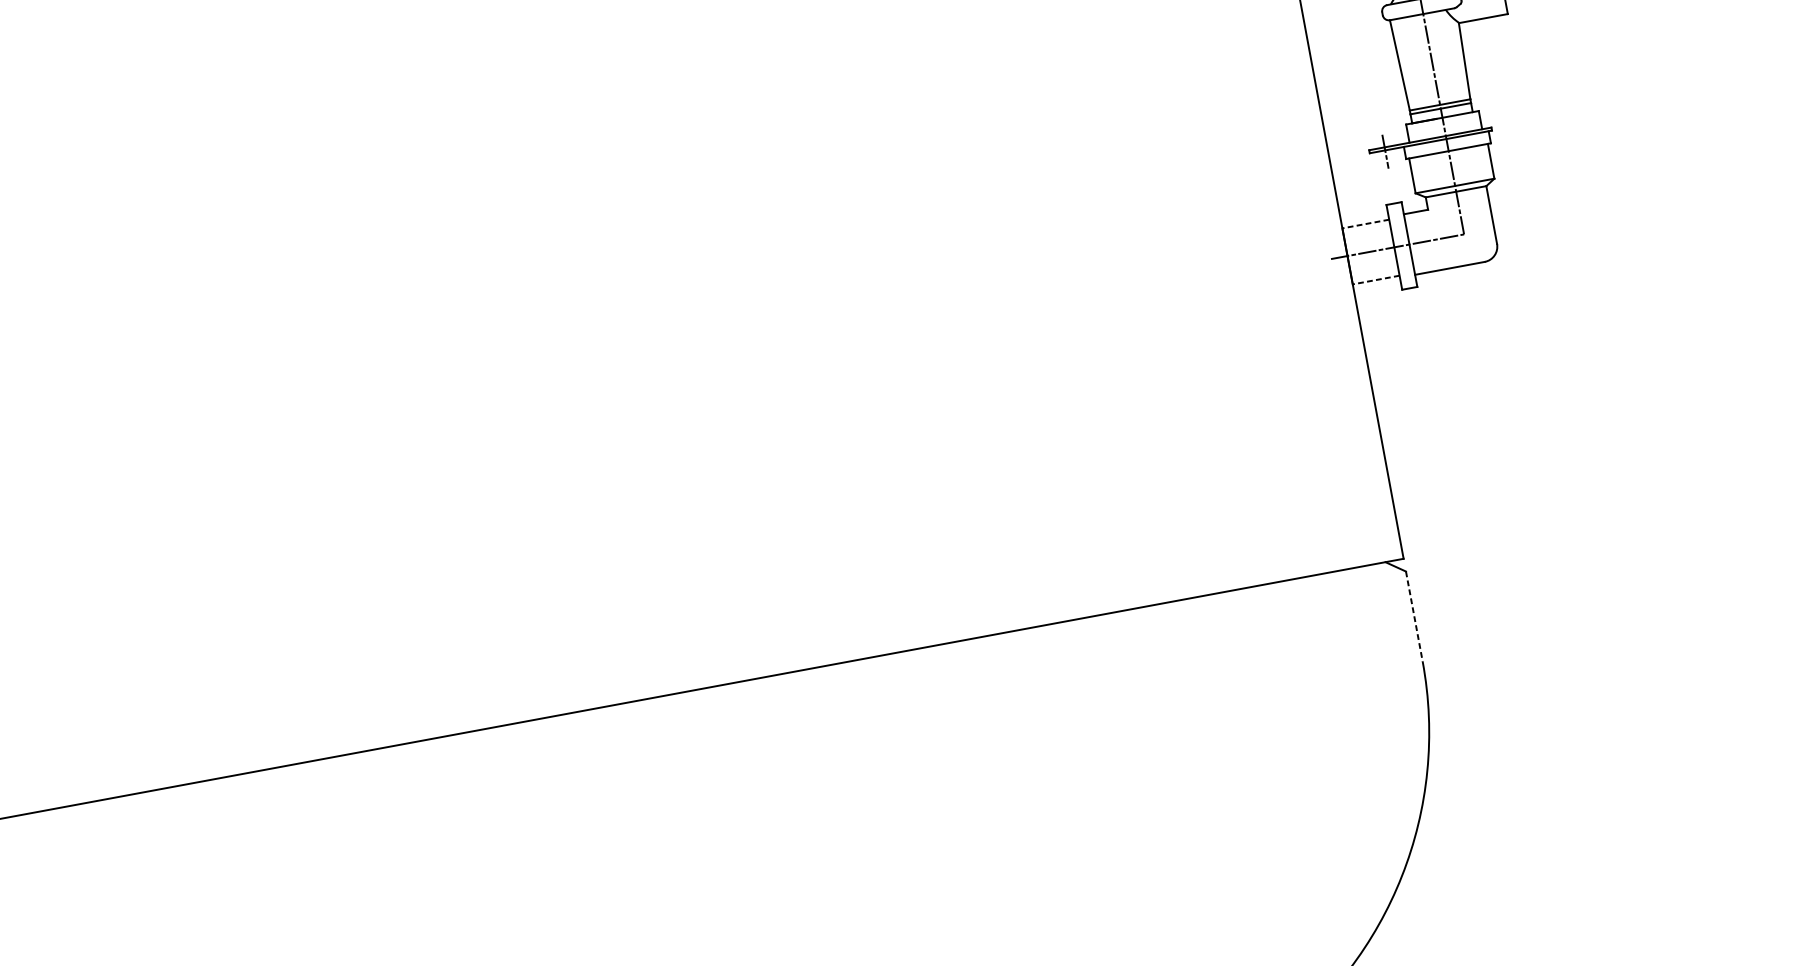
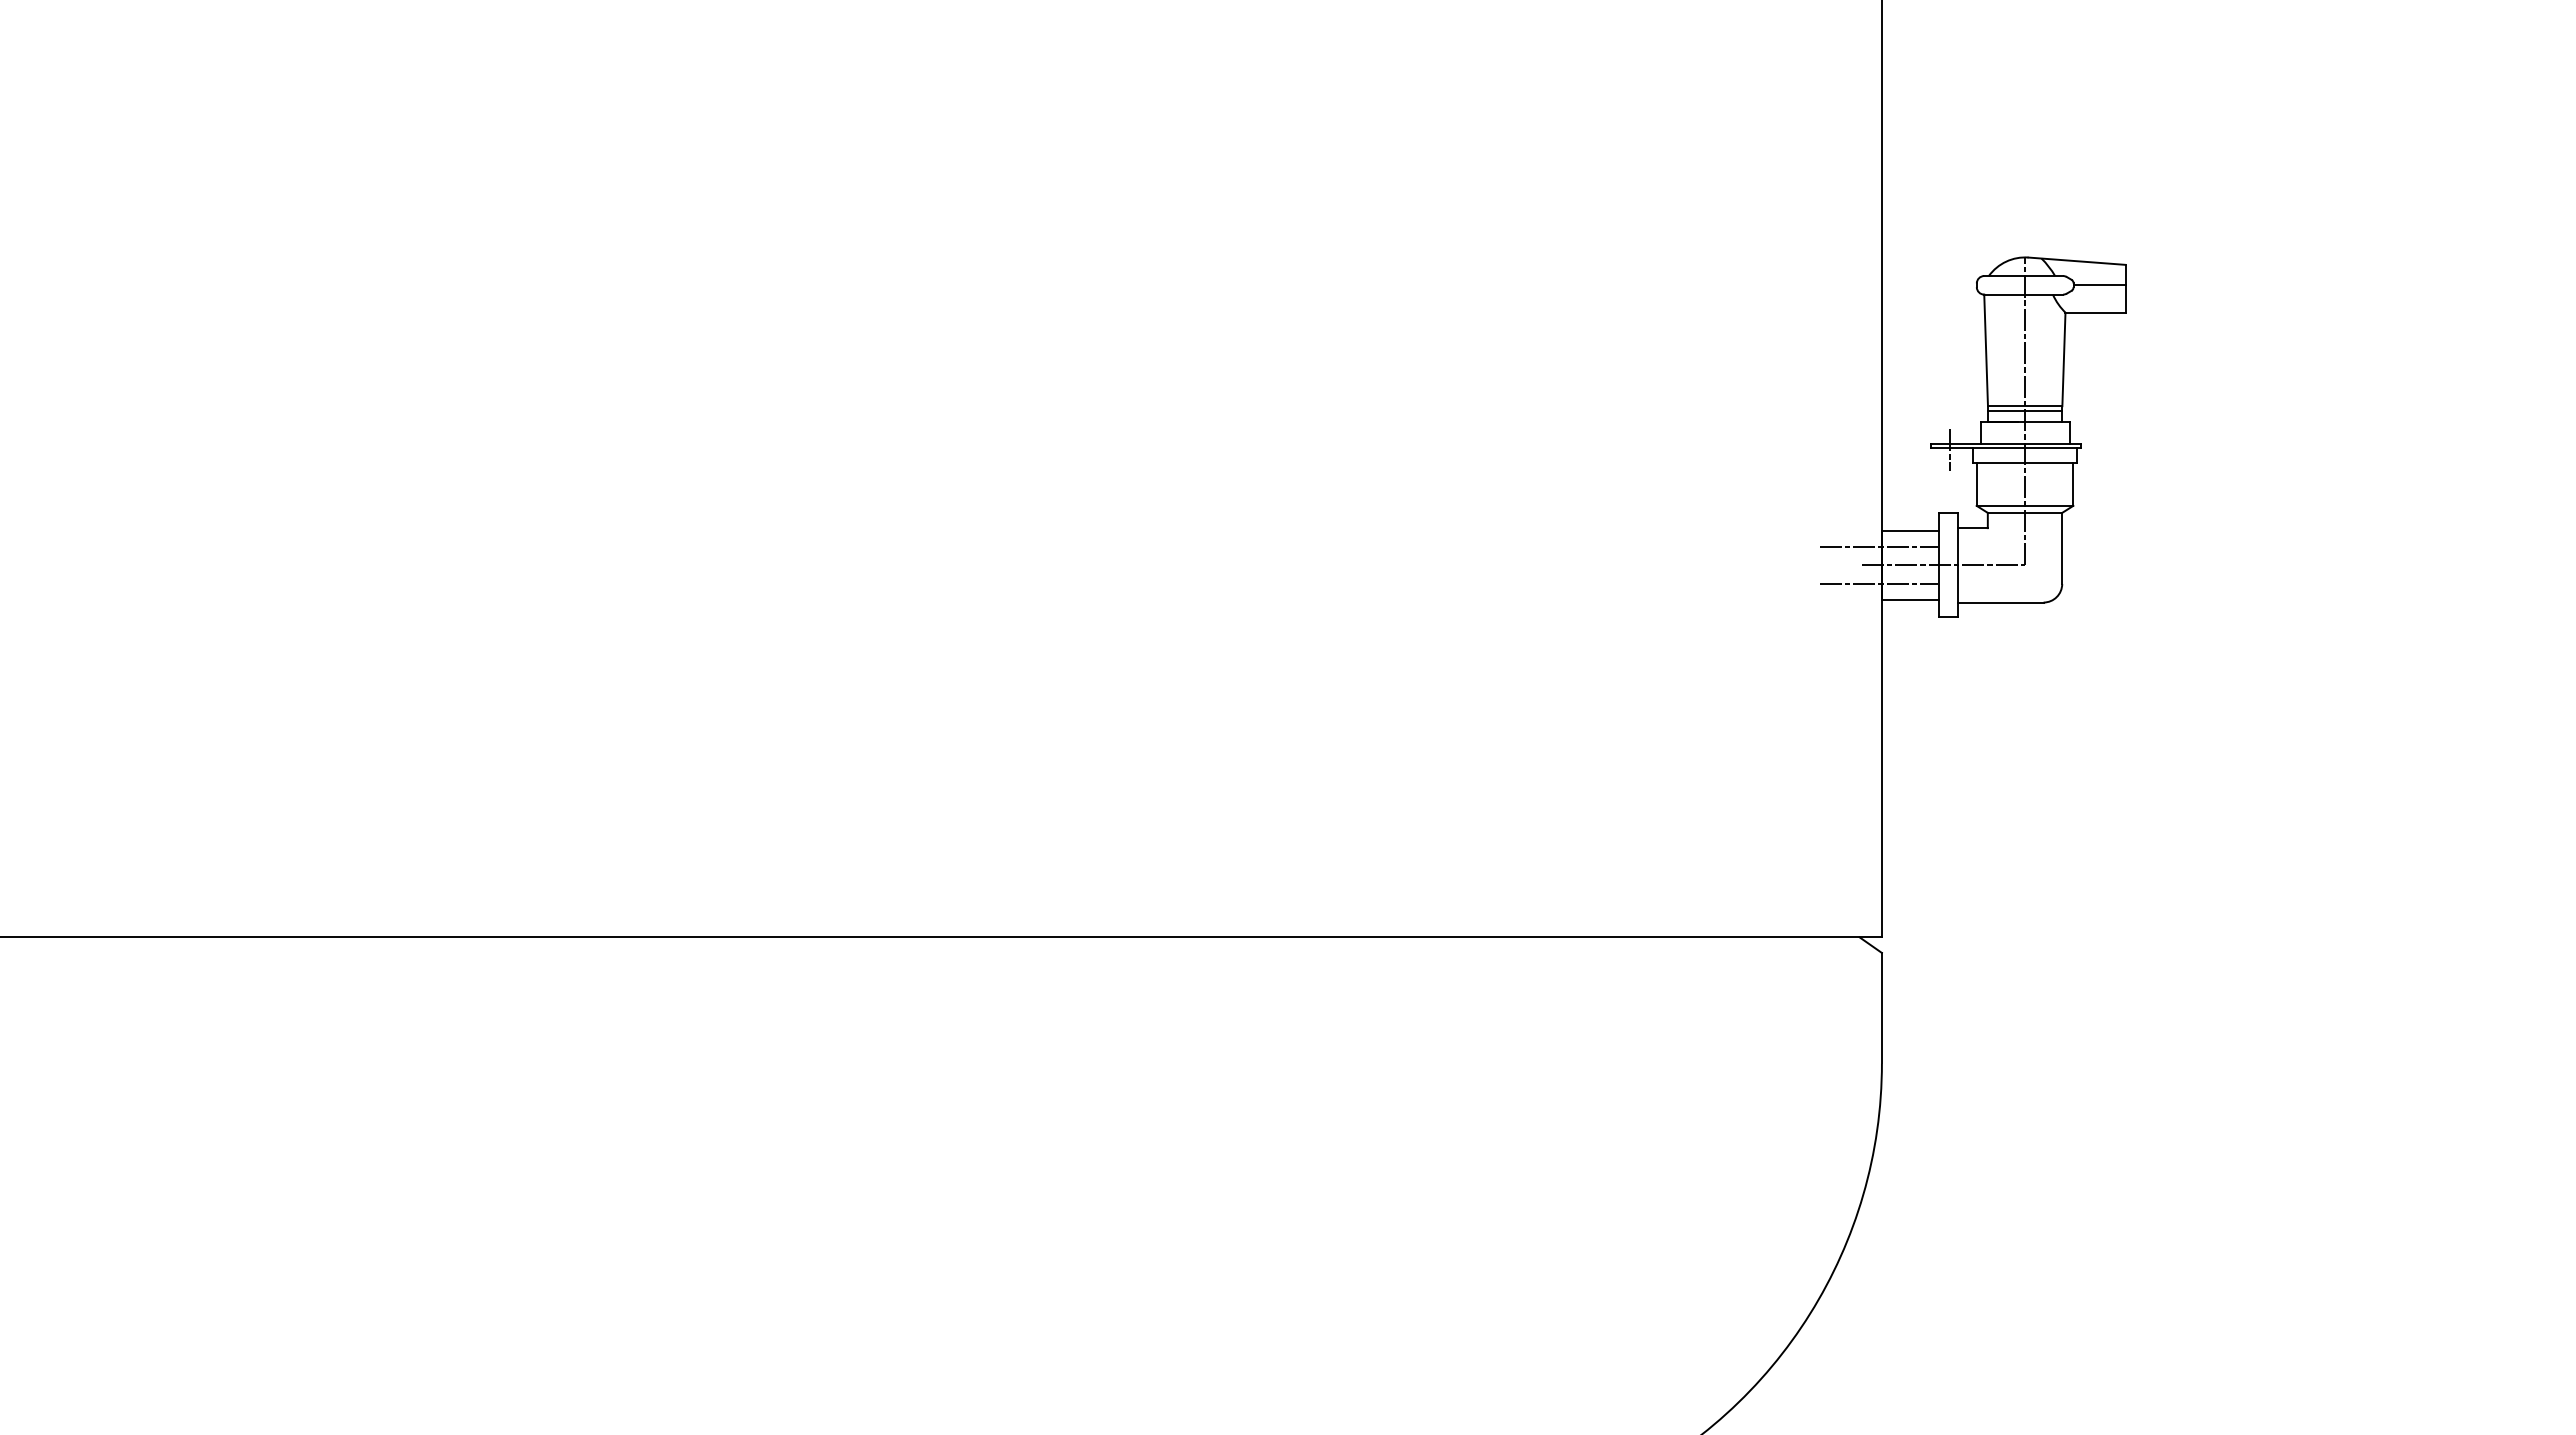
line: (1365, 224) -> (1910, 531), dashed -> solid
line: (1341, 241) -> (1878, 546), added
line: (1347, 271) -> (1878, 583), added
line: (1376, 280) -> (1910, 600), dashed -> solid
line: (1414, 616) -> (1881, 1008), dashed -> solid

